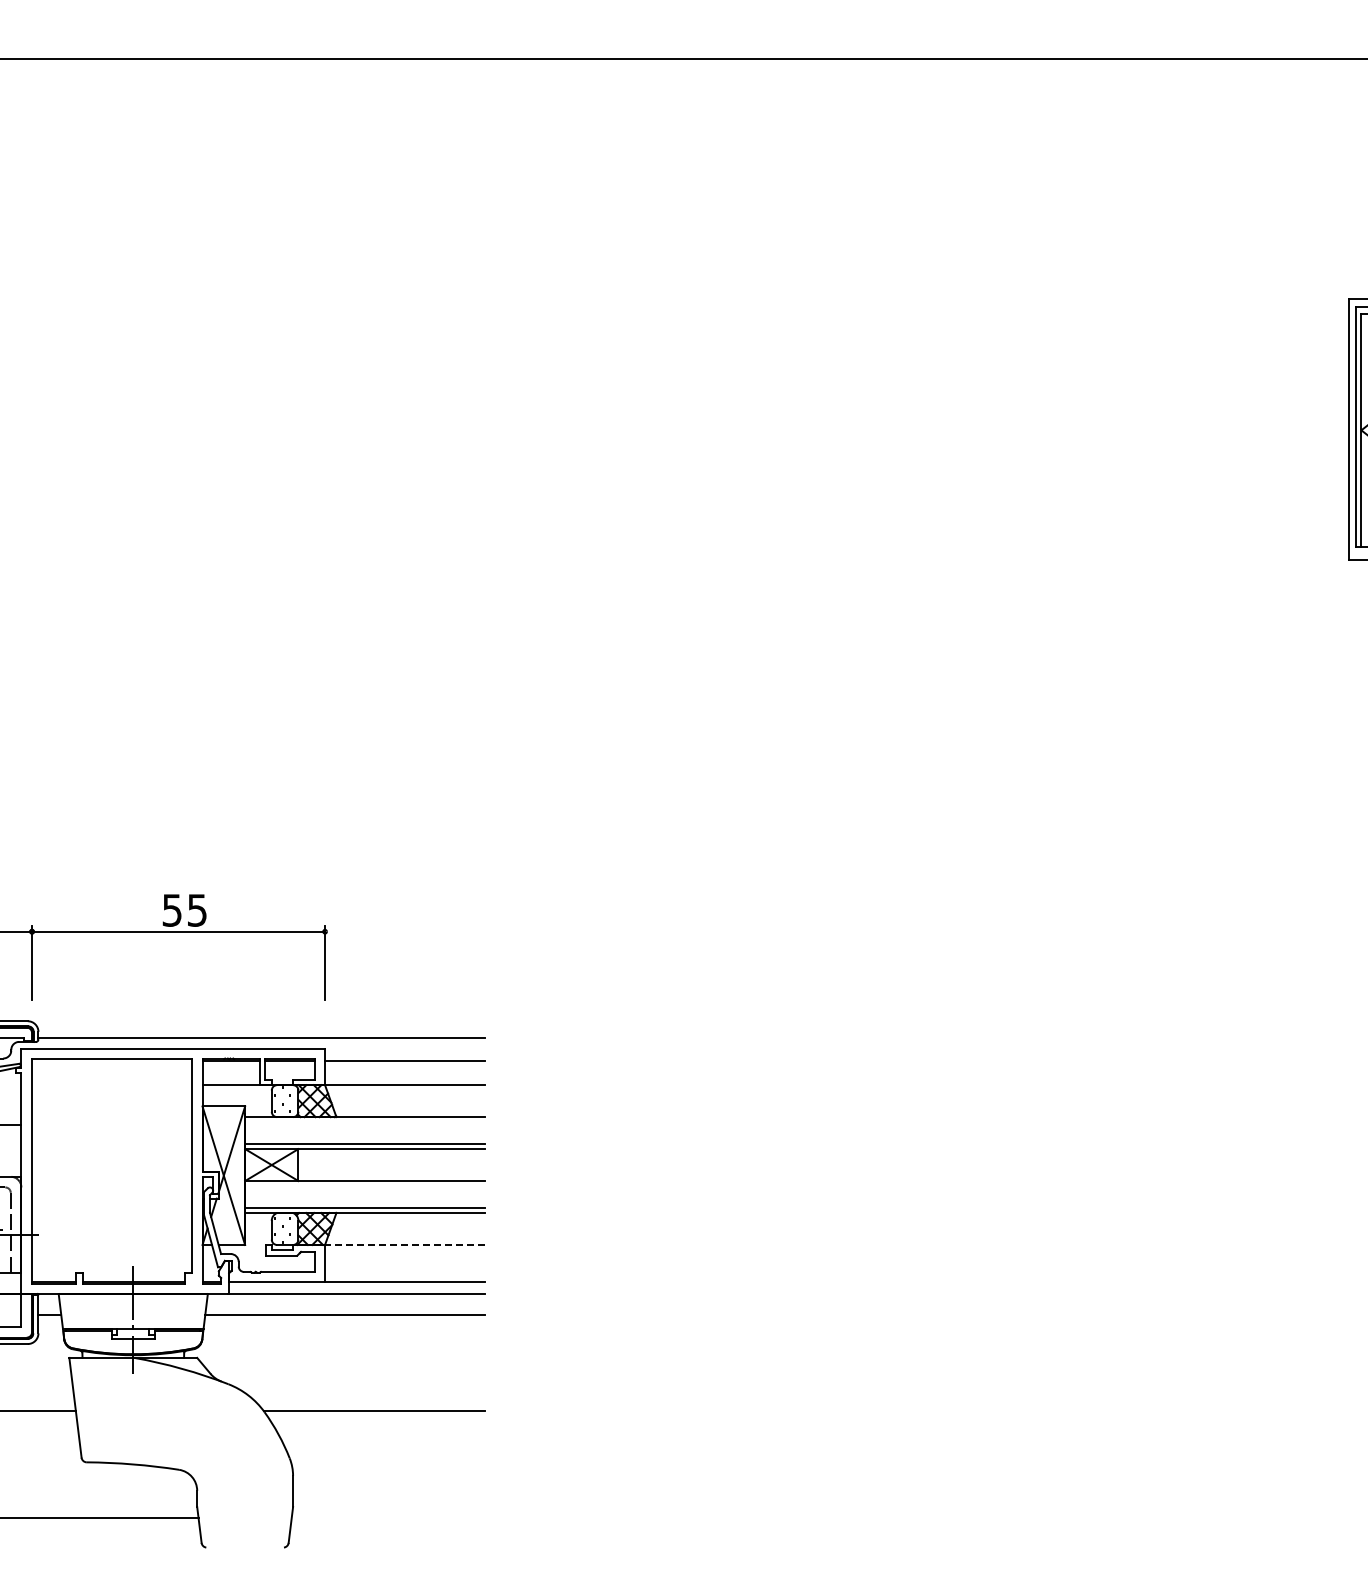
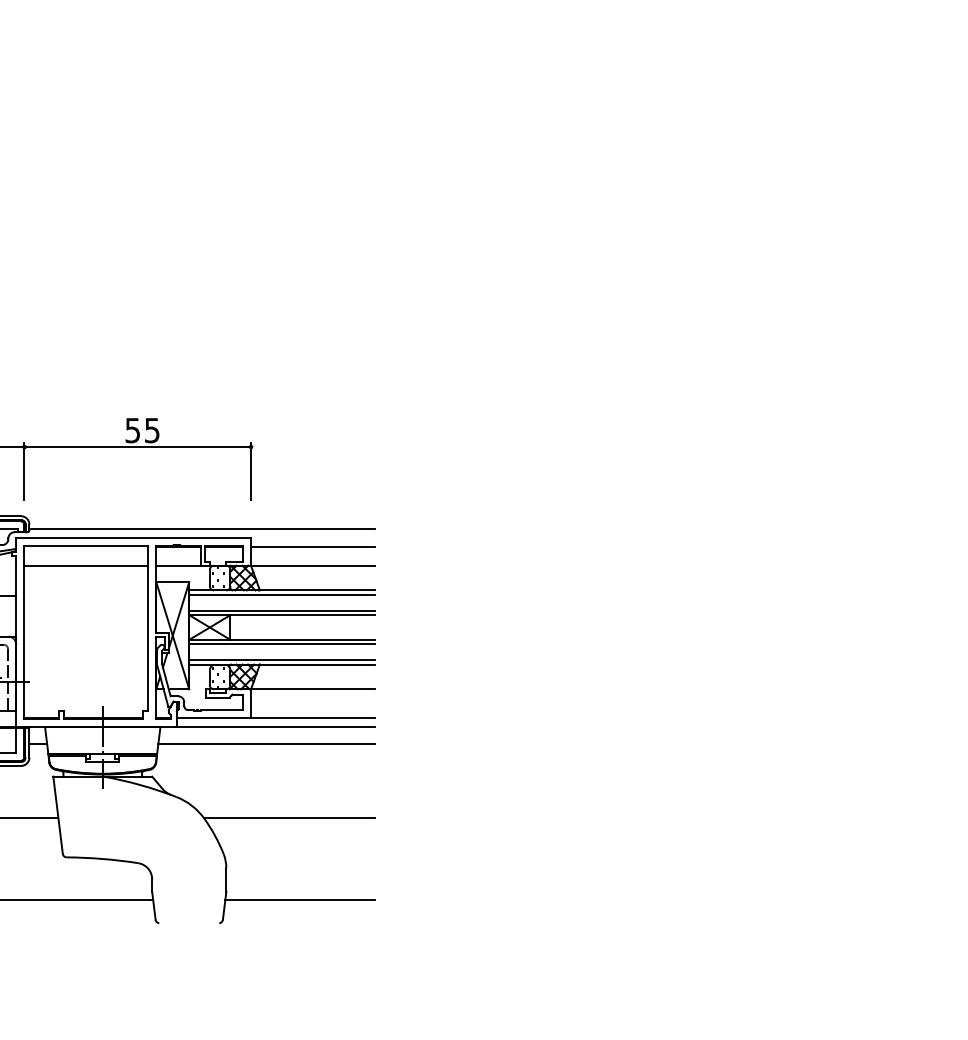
line: (111, 1085) -> (85, 565), added
line: (364, 1122) -> (281, 594), added
line: (364, 1186) -> (281, 644), added
line: (404, 1244) -> (312, 688), dashed -> solid
line: (387, 1517) -> (299, 900), added

